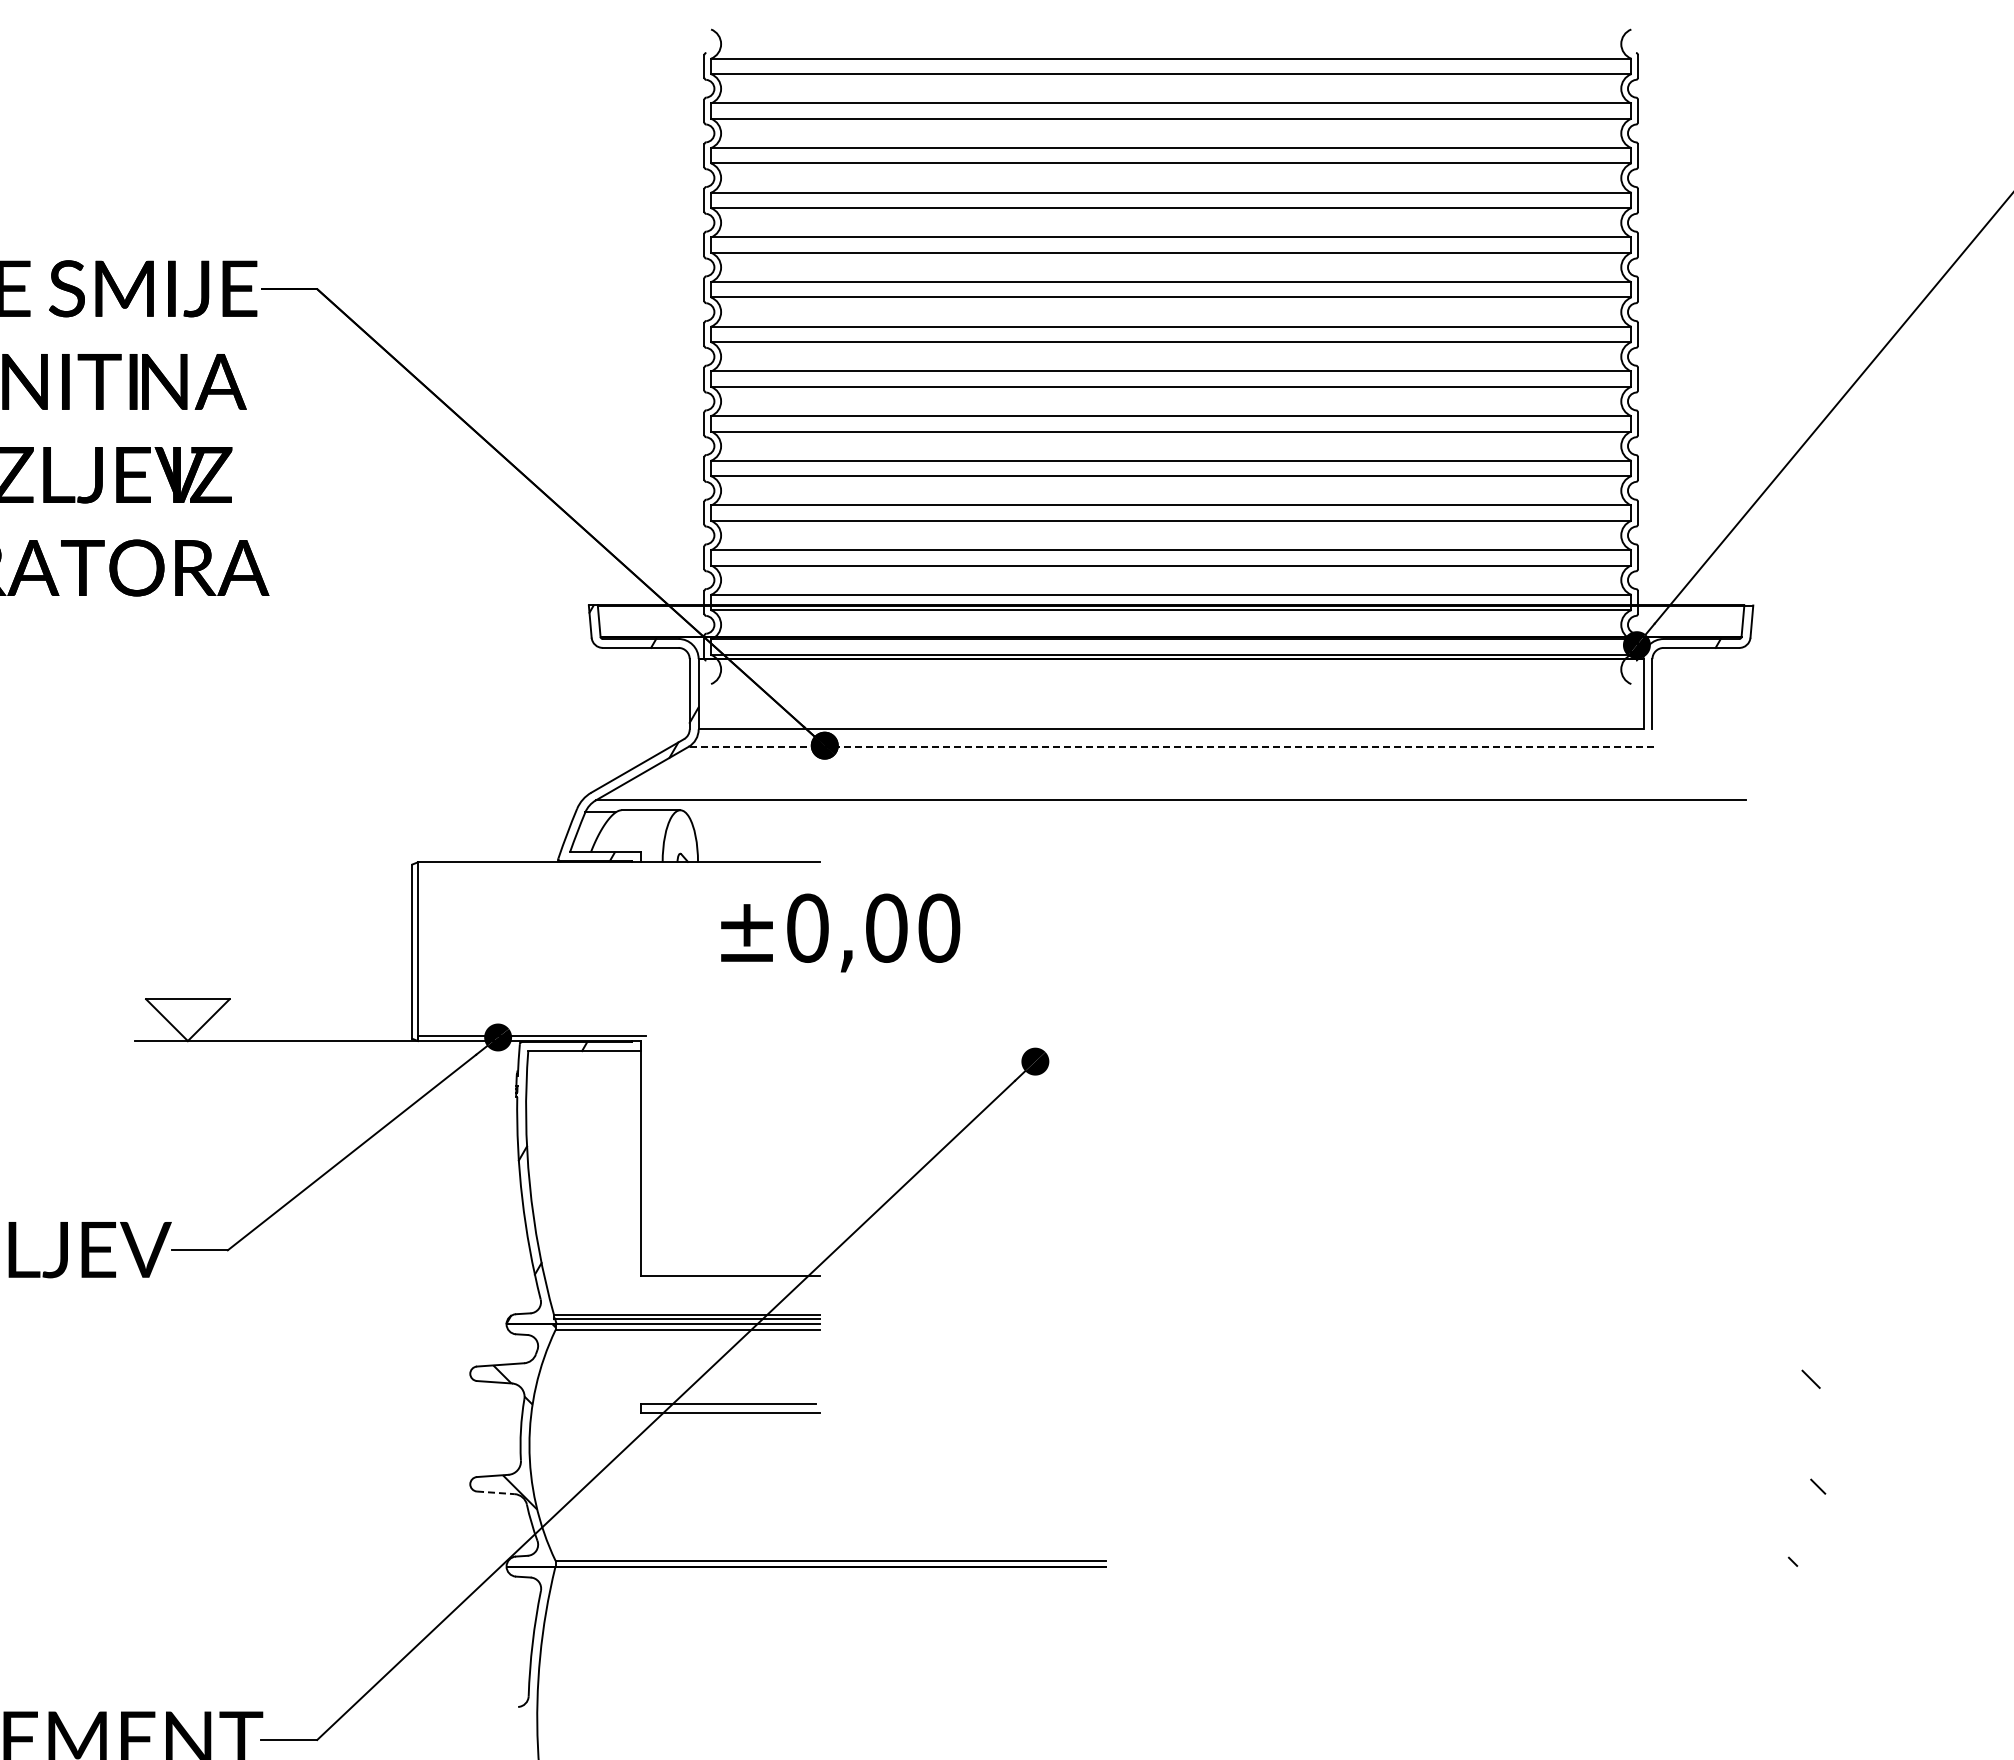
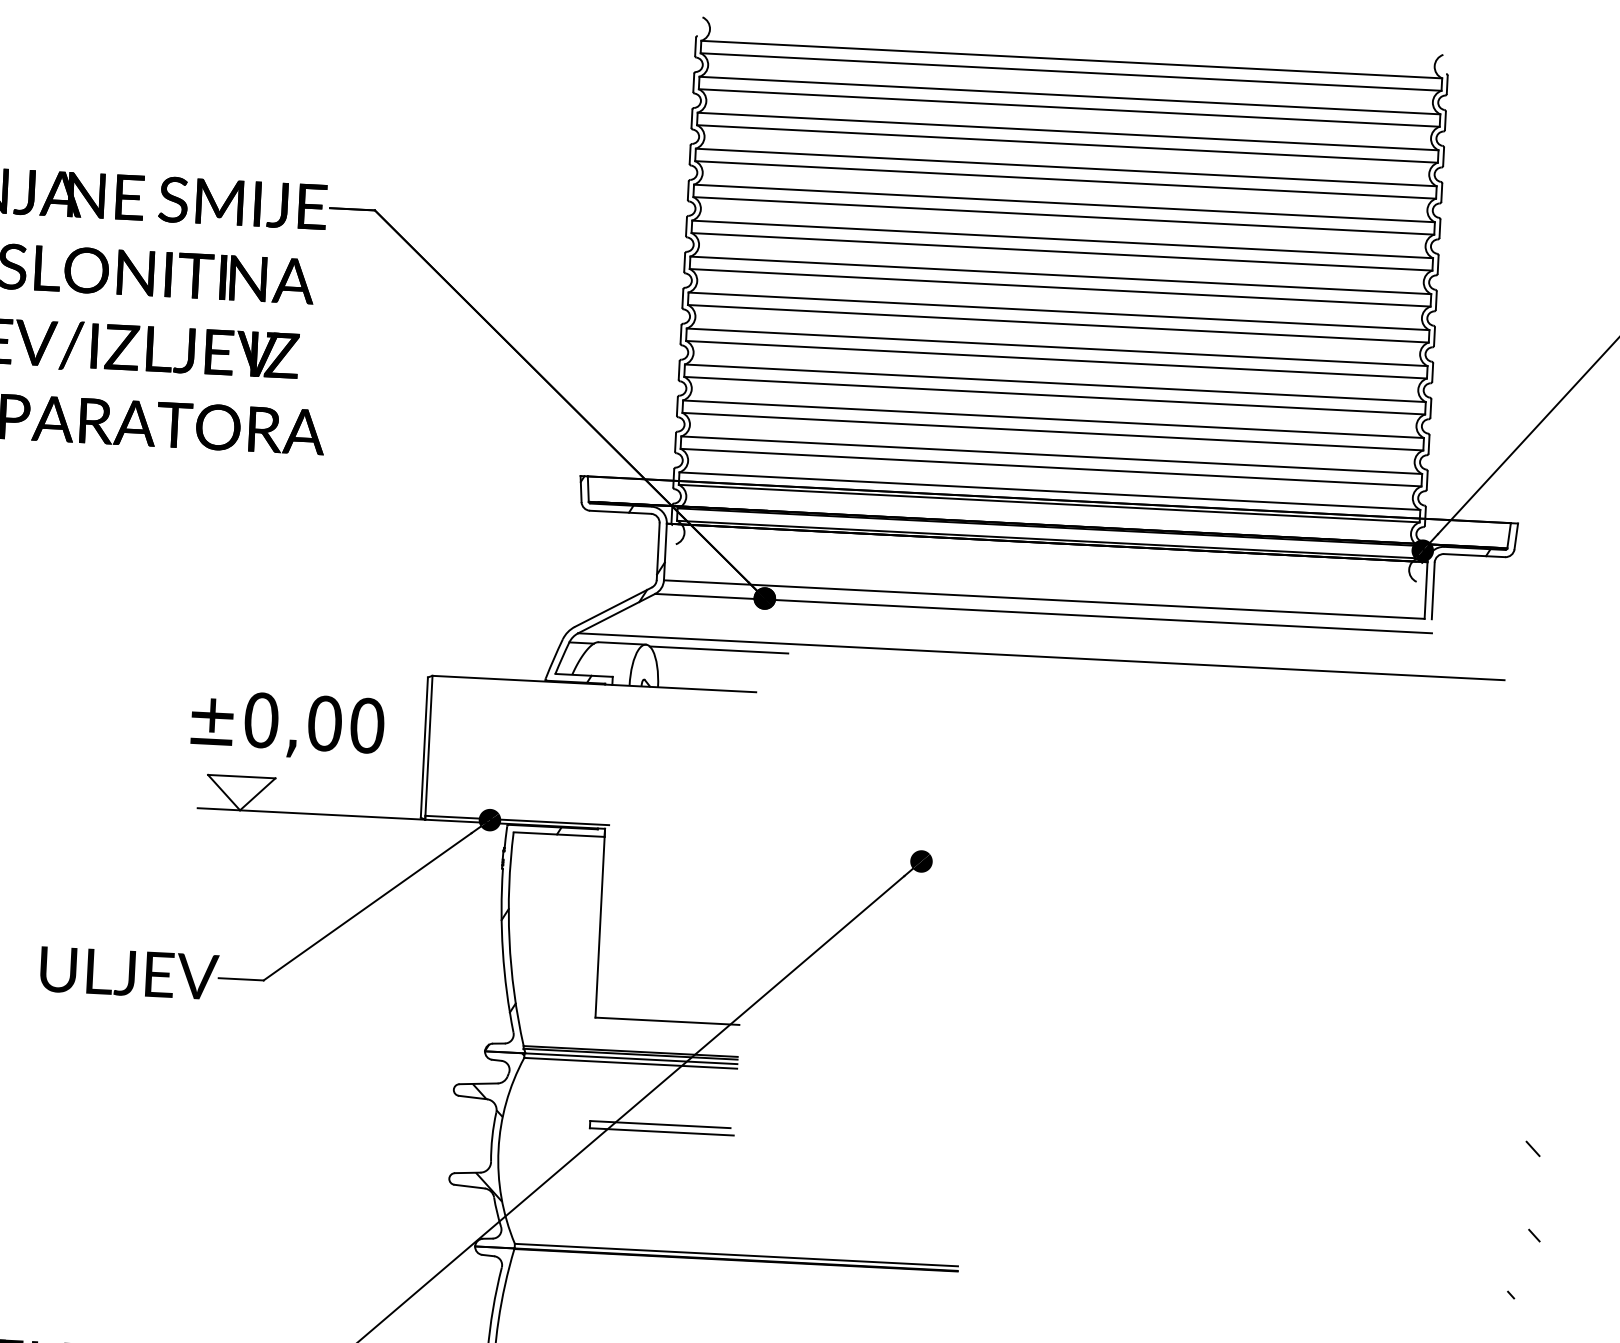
line: (1170, 746) -> (1043, 613), dashed -> solid
line: (771, 812) -> (719, 650), added
text: (840, 932) -> (287, 725), moved
line: (495, 1492) -> (469, 1186), dashed -> solid

